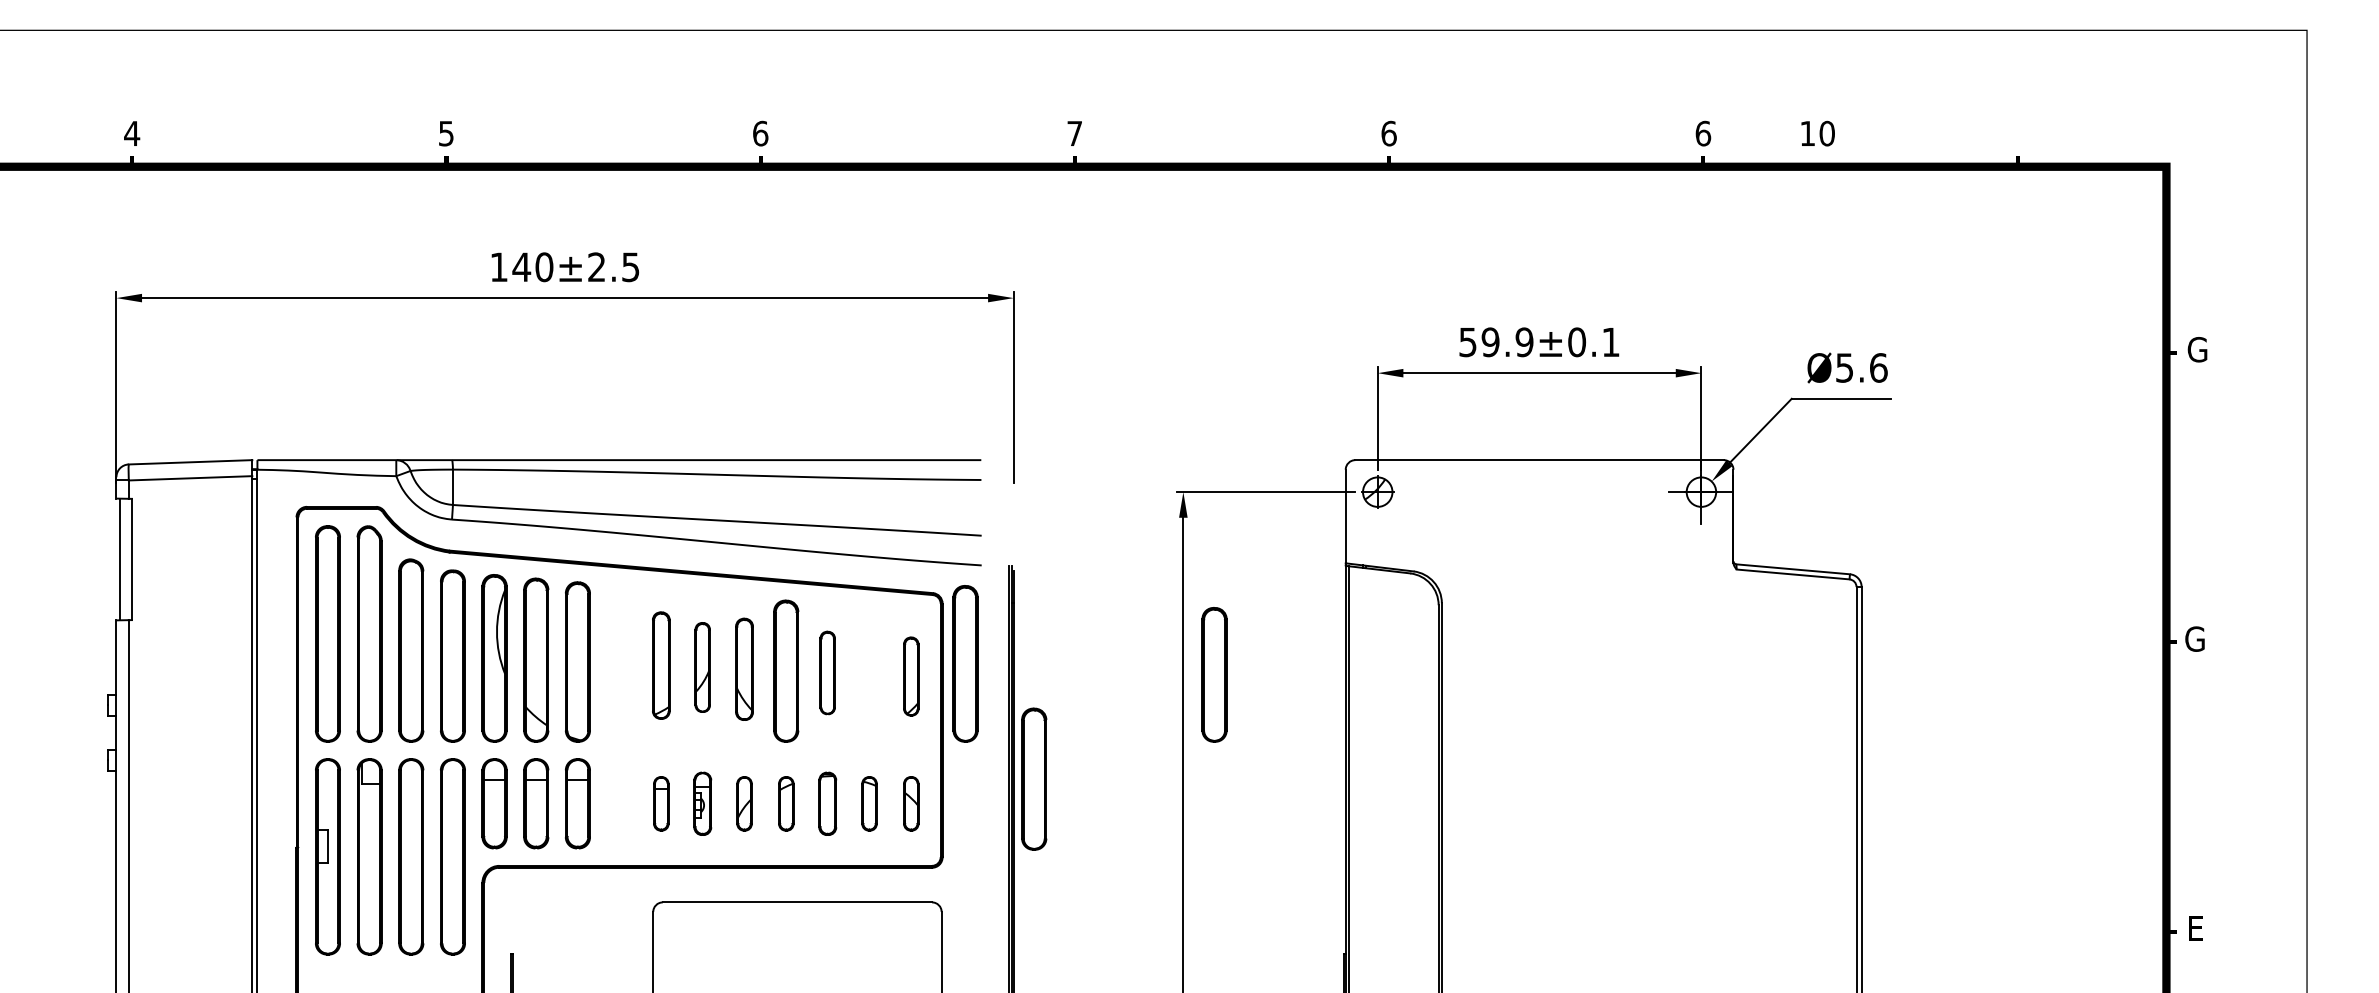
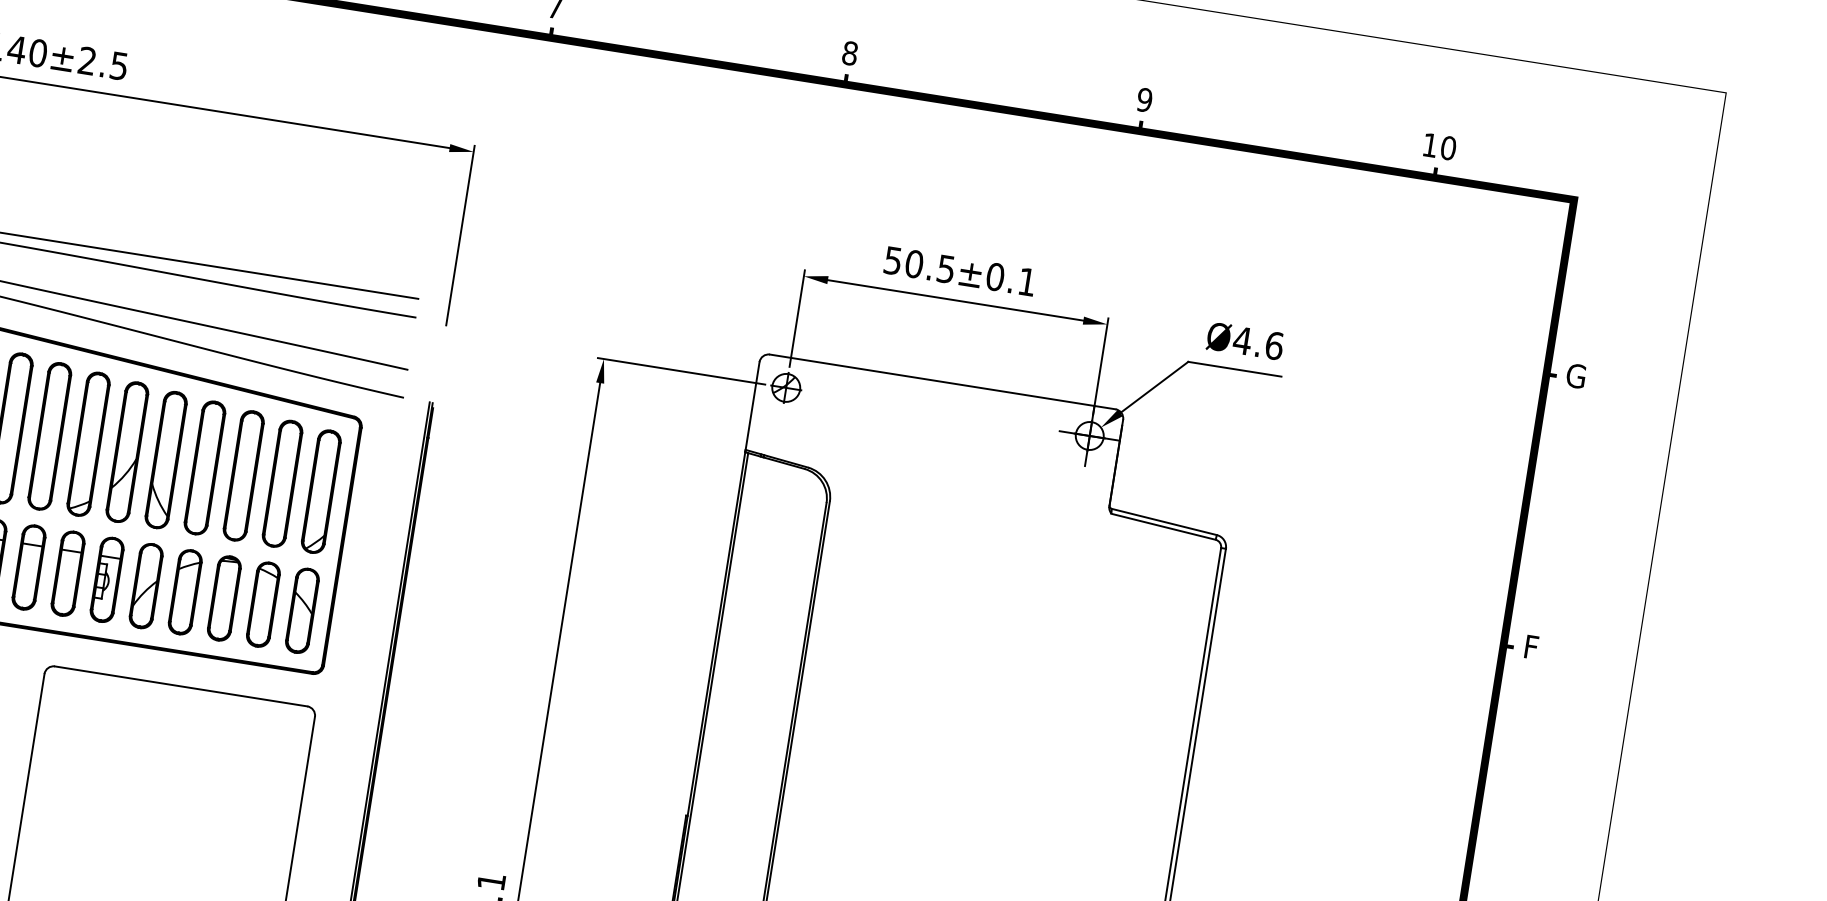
text: (1388, 133) -> (849, 53), 6 -> 8
text: (1703, 133) -> (1144, 99), 6 -> 9
text: (1817, 133) -> (1439, 146), moved
text: (1507, 342) -> (930, 266), 59.9±0.1 -> 50.5±0.1
text: (1844, 367) -> (1242, 340), Ø5.6 -> Ø4.6
text: (2194, 638) -> (1530, 646), G -> F
part: (965, 663) -> (49, 435), moved
part: (661, 665) -> (88, 444), size x1.43
part: (702, 667) -> (127, 452), size x1.67
part: (744, 669) -> (166, 460), size x1.43
part: (827, 672) -> (243, 475), size x1.67
part: (1214, 674) -> (282, 483), moved
part: (911, 676) -> (321, 491), size x1.67
part: (1034, 778) -> (421, 605), removed
part: (619, 803) -> (28, 567), added
part: (661, 803) -> (68, 573), size x1.67
part: (702, 803) -> (106, 579), size x1.43
part: (744, 803) -> (146, 585), size x1.67
part: (786, 803) -> (185, 592), size x1.67
part: (827, 803) -> (224, 598), size x1.43
part: (869, 803) -> (263, 604), size x1.67
part: (911, 803) -> (302, 610), size x1.67

